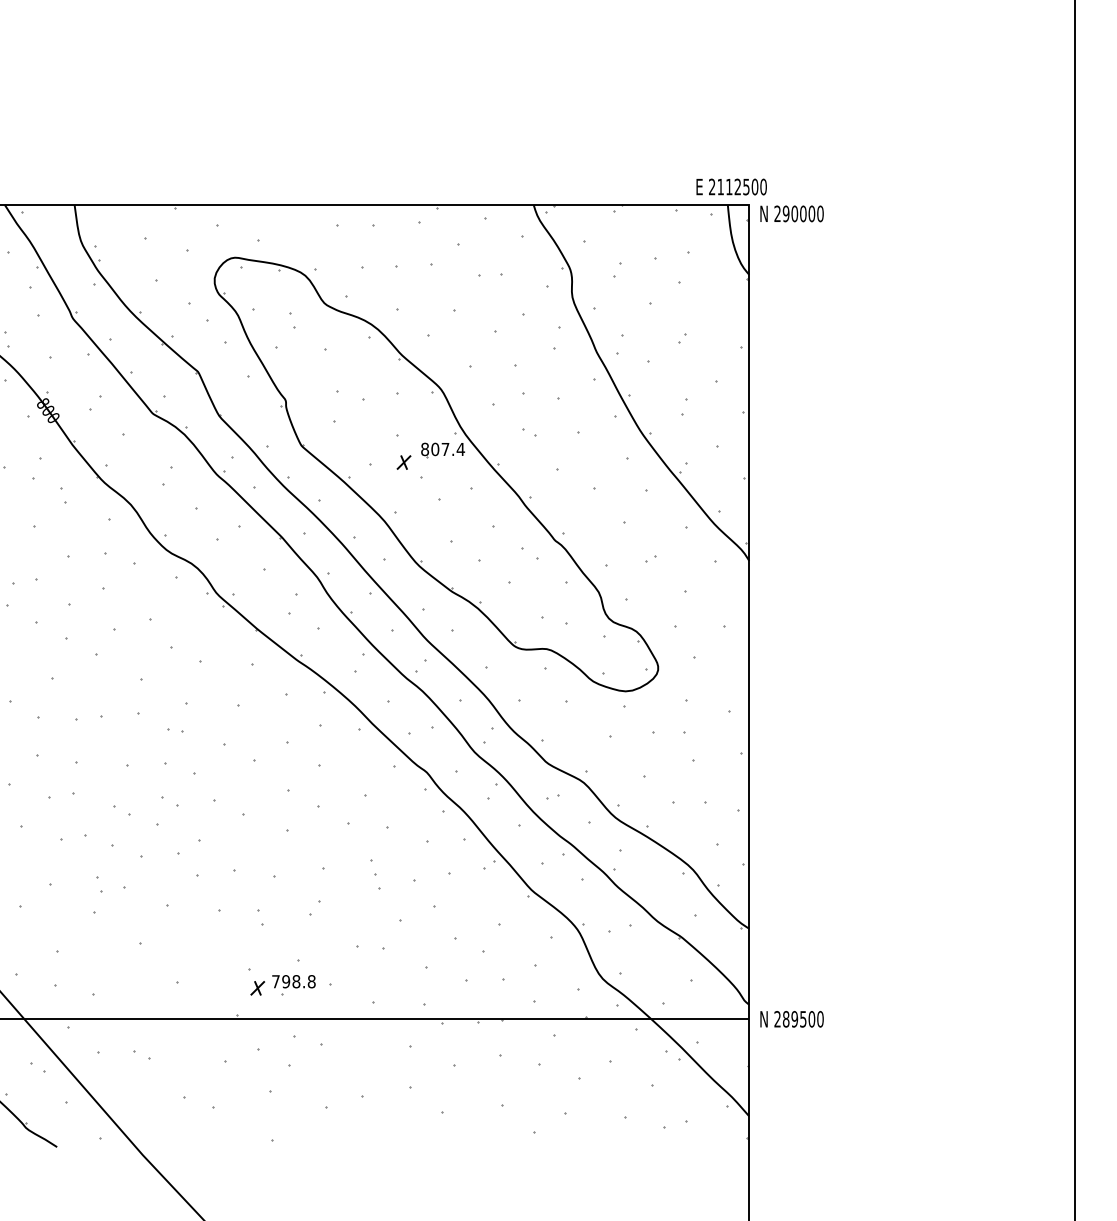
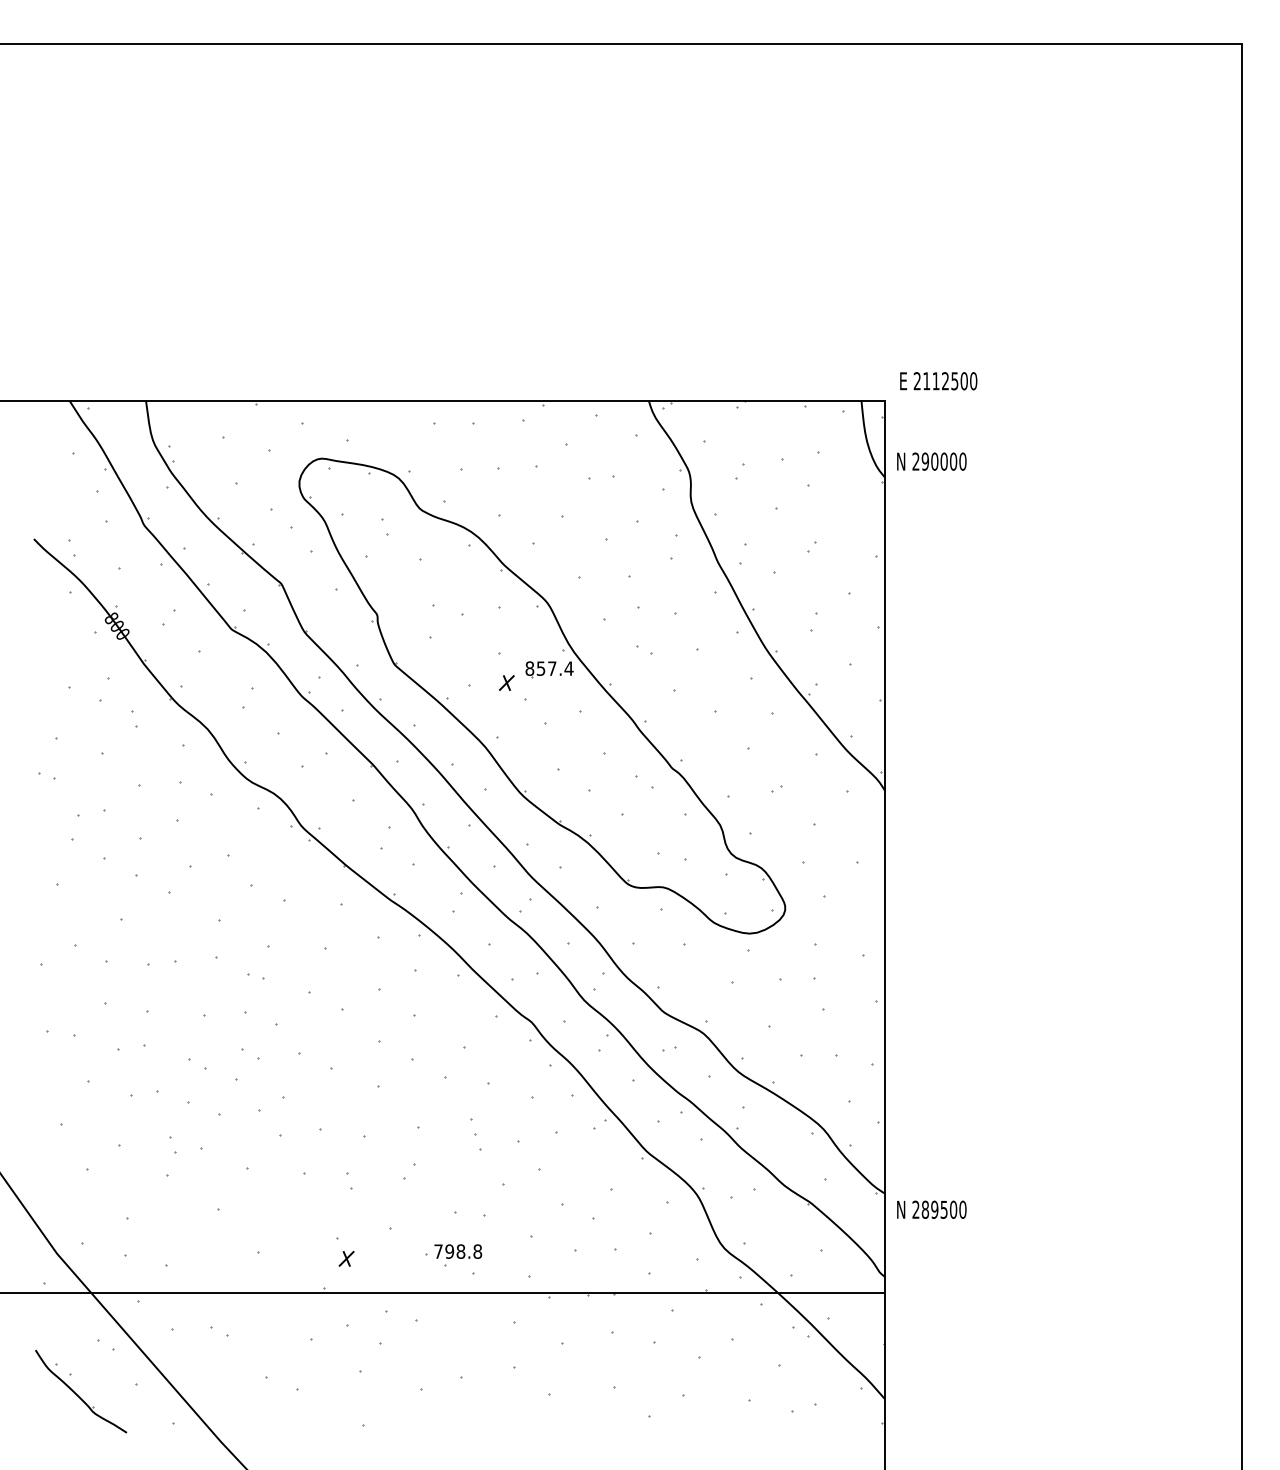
text: (731, 187) -> (938, 381), moved
text: (791, 213) -> (931, 461), moved
text: (434, 449) -> (540, 668), 807.4 -> 857.4
part: (294, 985) -> (458, 1255), moved
text: (791, 1019) -> (931, 1209), moved

